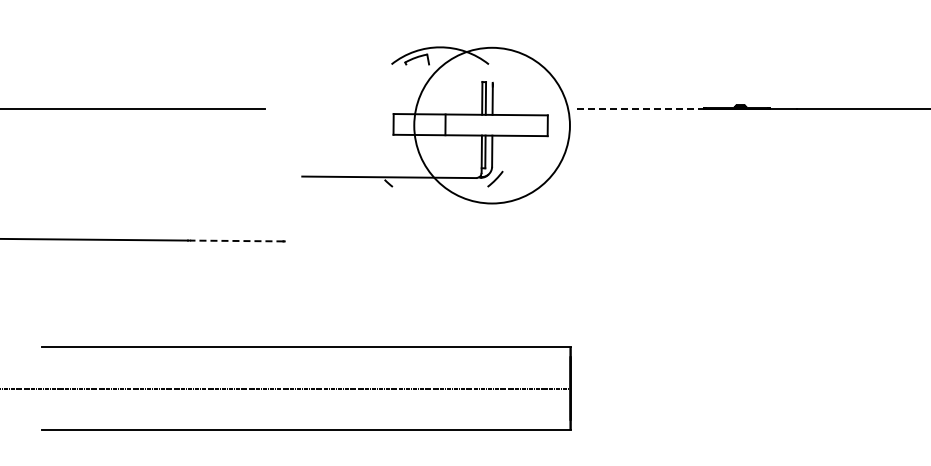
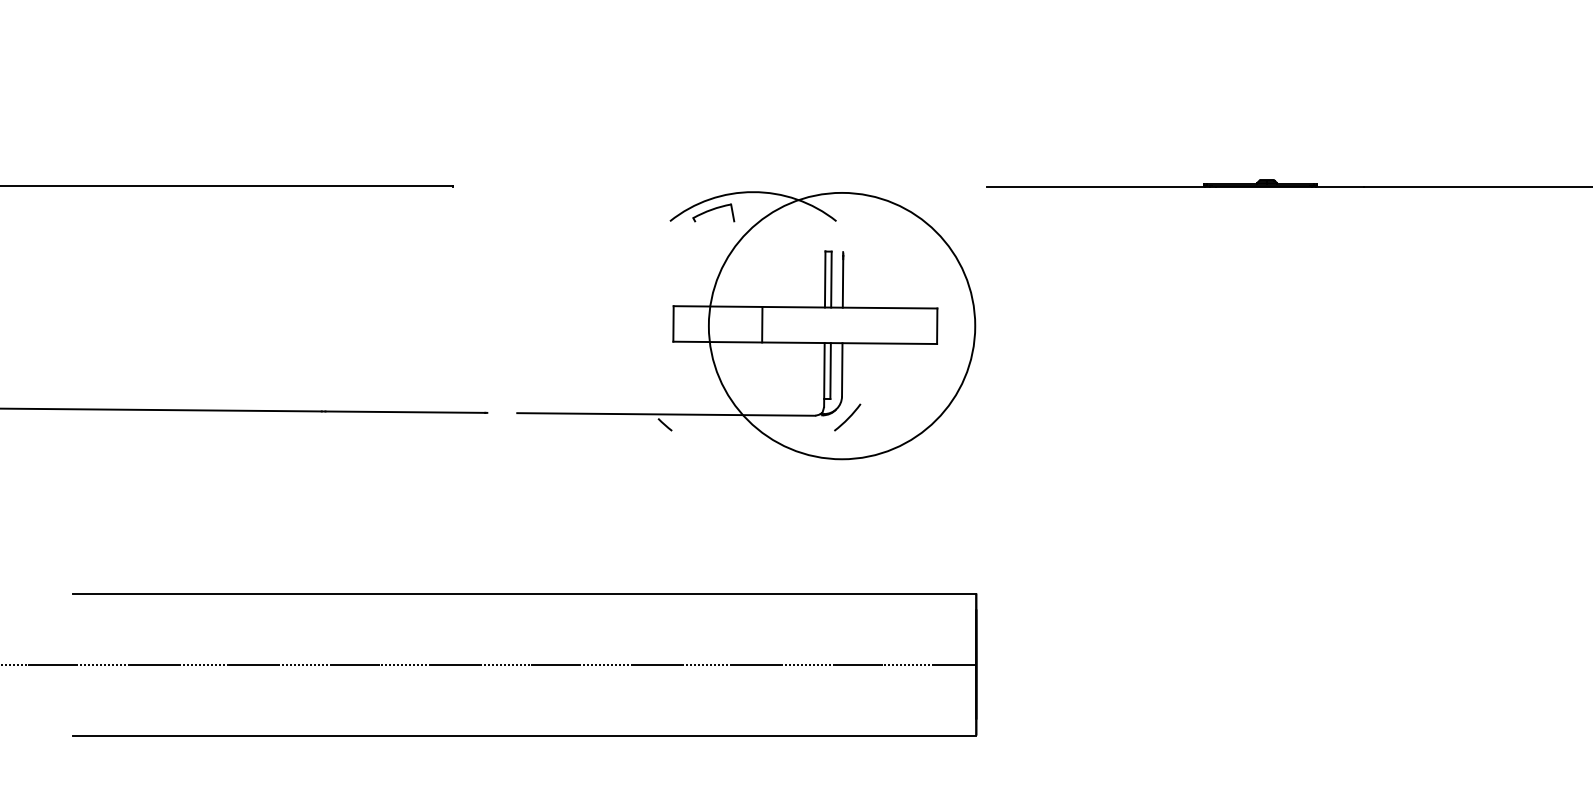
line: (640, 109) -> (1095, 187), dashed -> solid
part: (435, 125) -> (745, 325), moved
line: (236, 240) -> (404, 411), dashed -> solid

